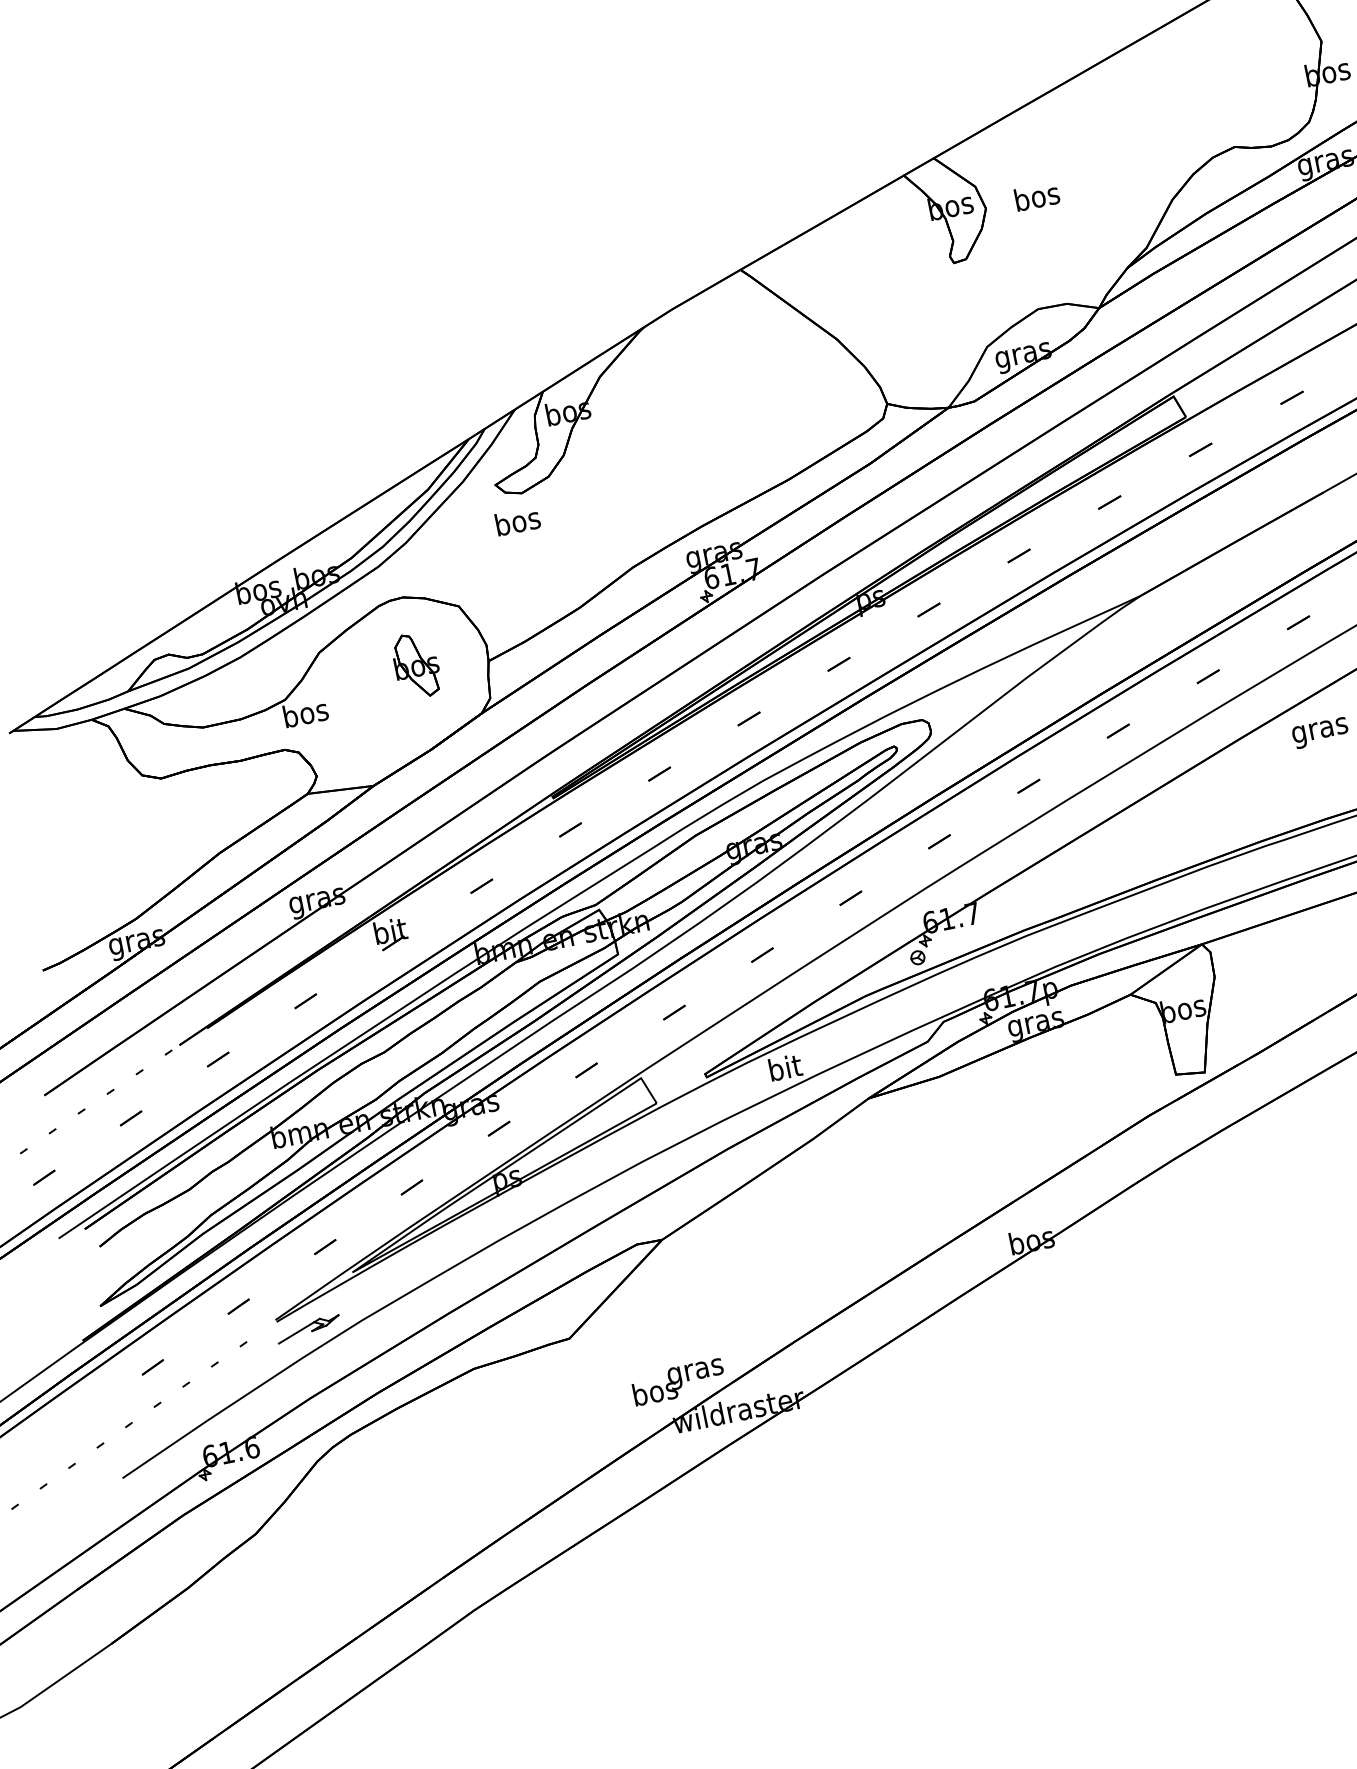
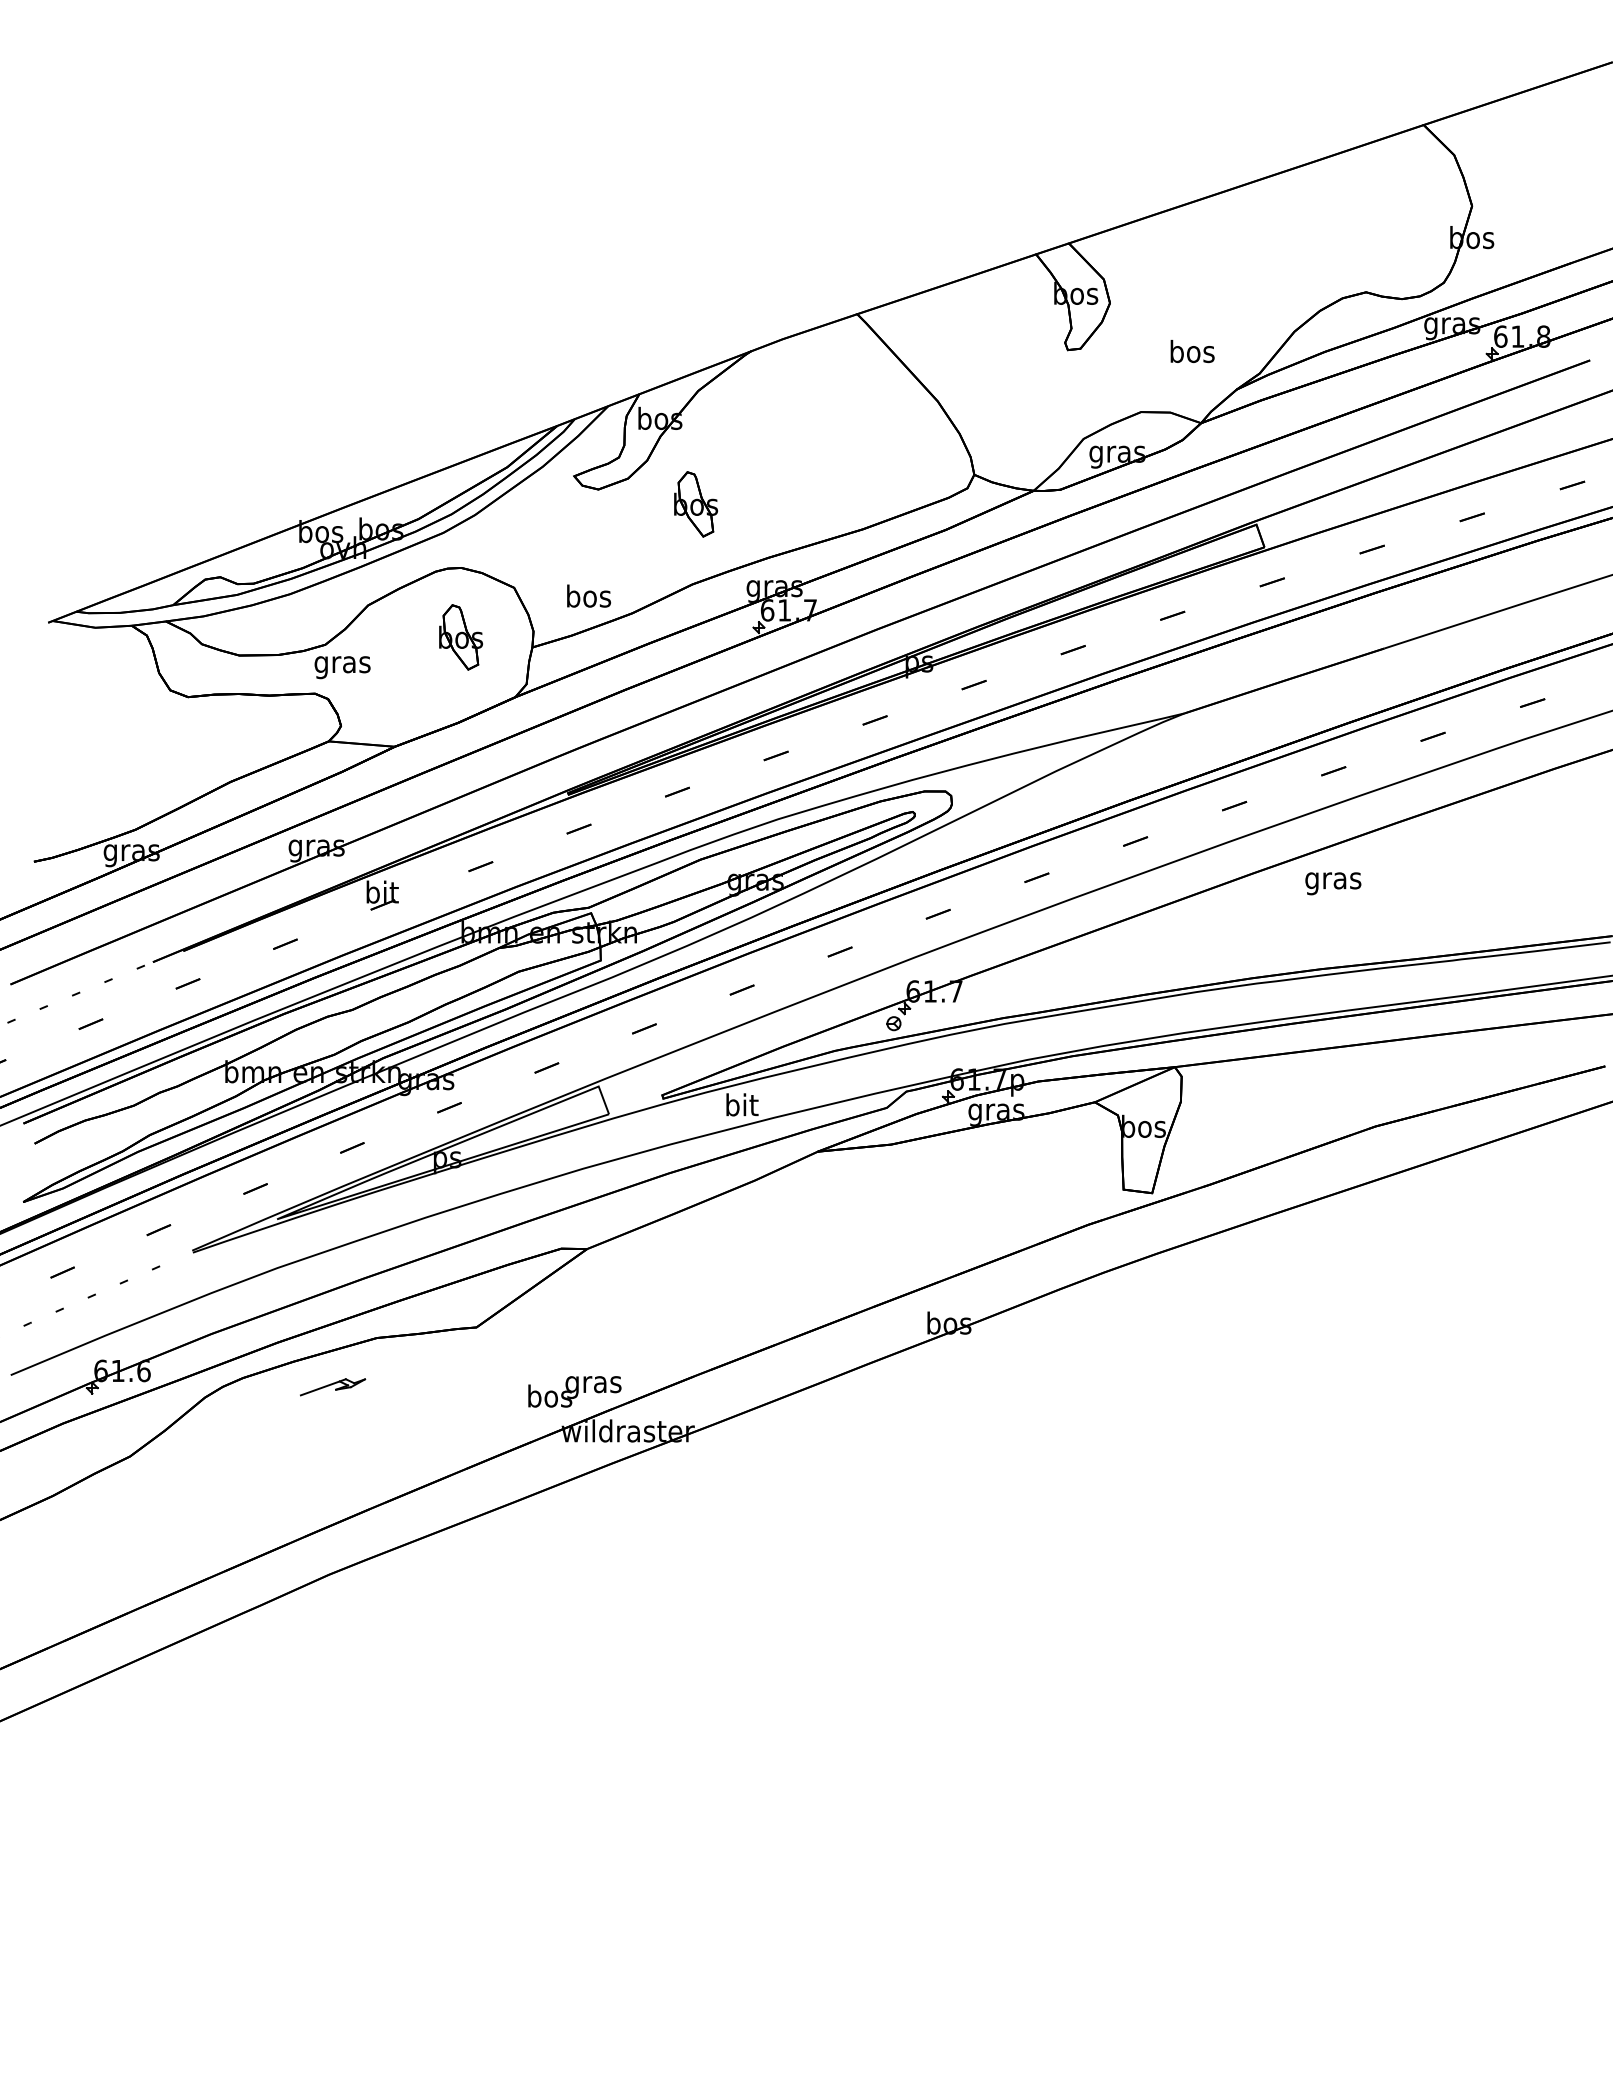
text: (1037, 196) -> (1192, 351), moved
part: (619, 488) -> (695, 504), added
text: (517, 520) -> (588, 595), moved
text: (305, 715) -> (342, 664), bos -> gras
part: (309, 1329) -> (333, 1387), moved

